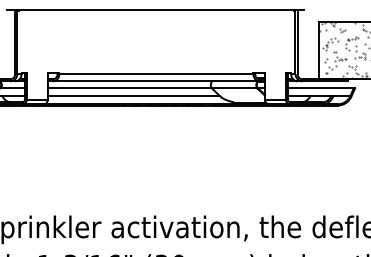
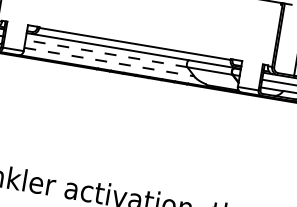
line: (129, 88) -> (106, 53), solid -> dashed
line: (134, 96) -> (109, 62), solid -> dashed

